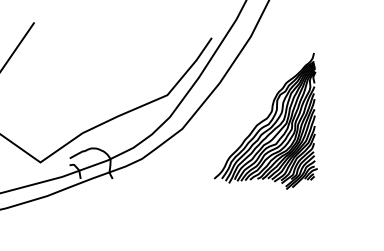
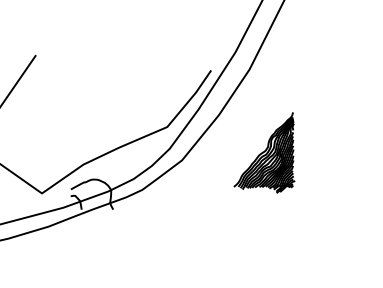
part: (265, 120) -> (264, 152), size x0.6

